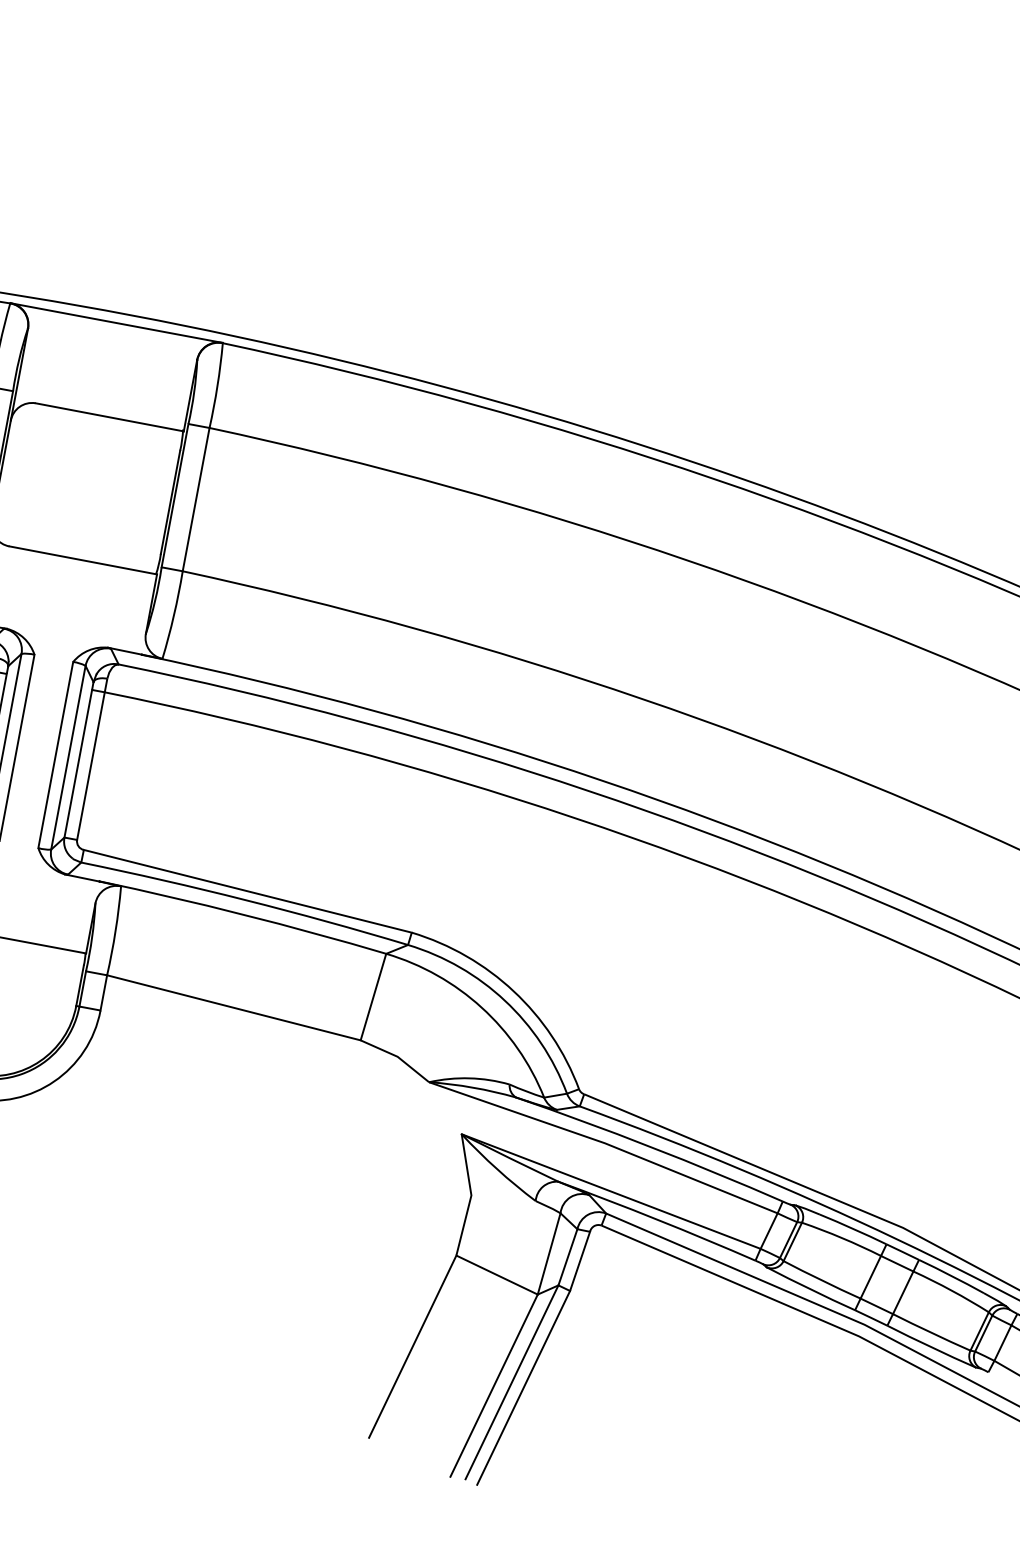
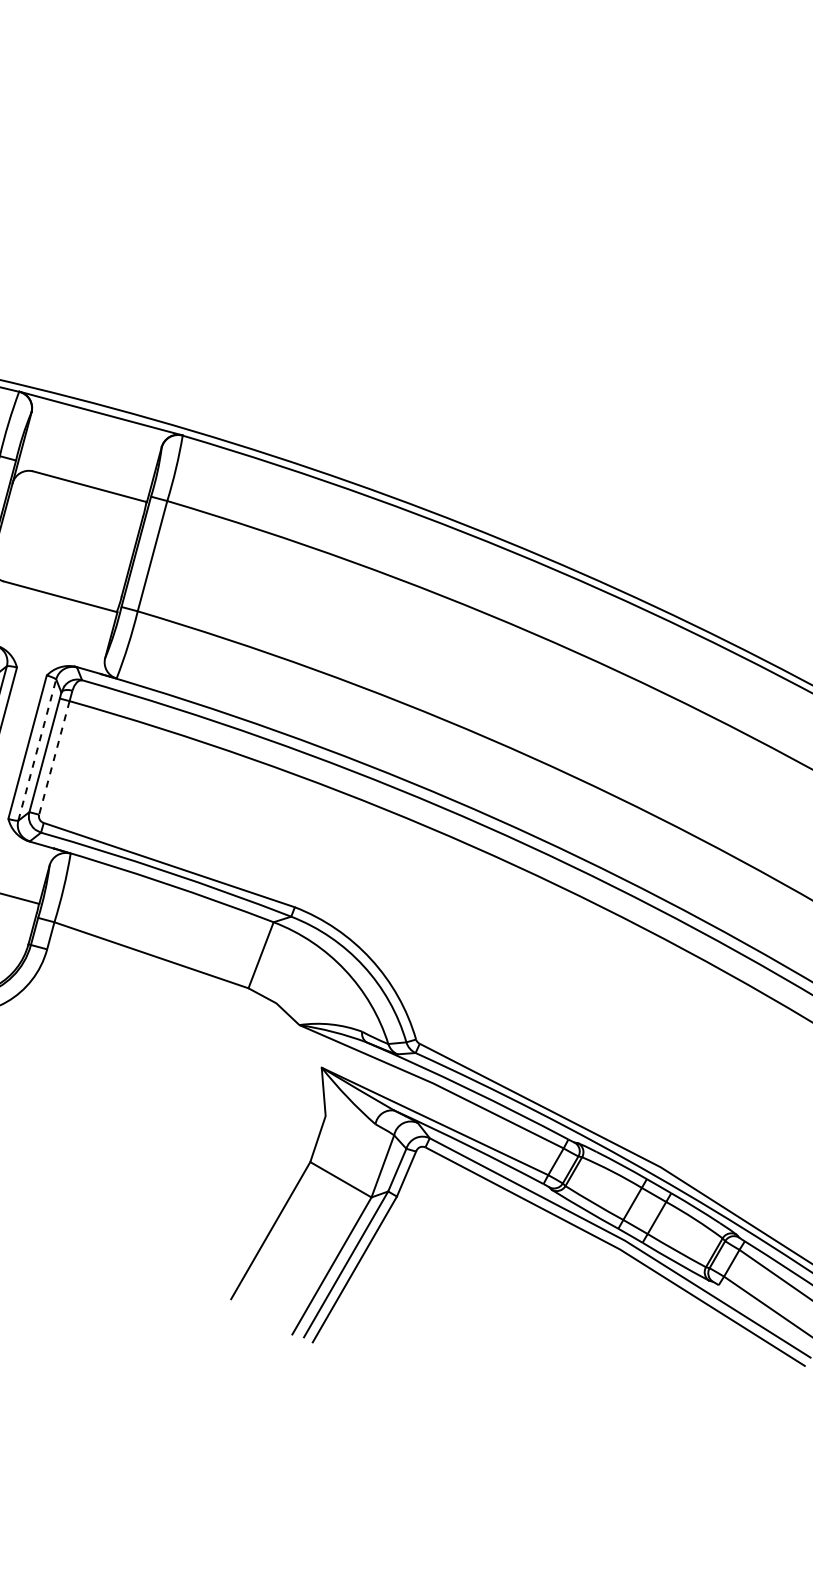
line: (68, 757) -> (37, 749), solid -> dashed
line: (91, 765) -> (54, 757), solid -> dashed

